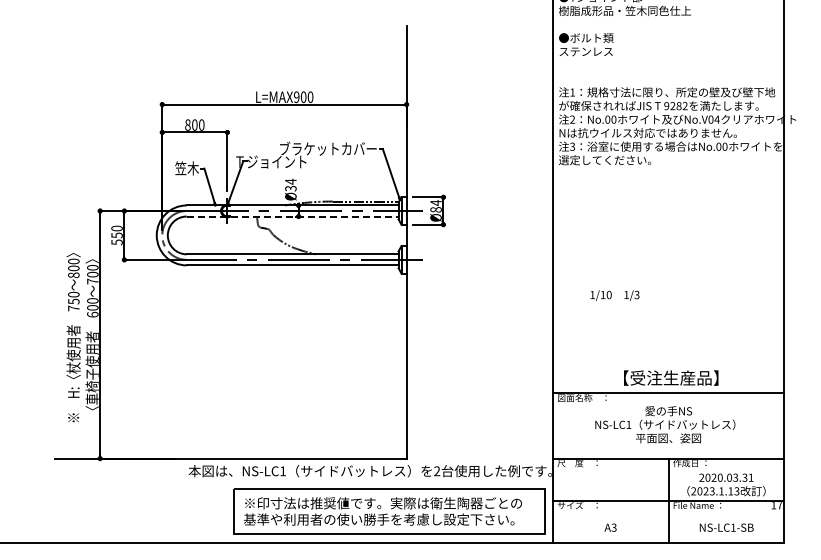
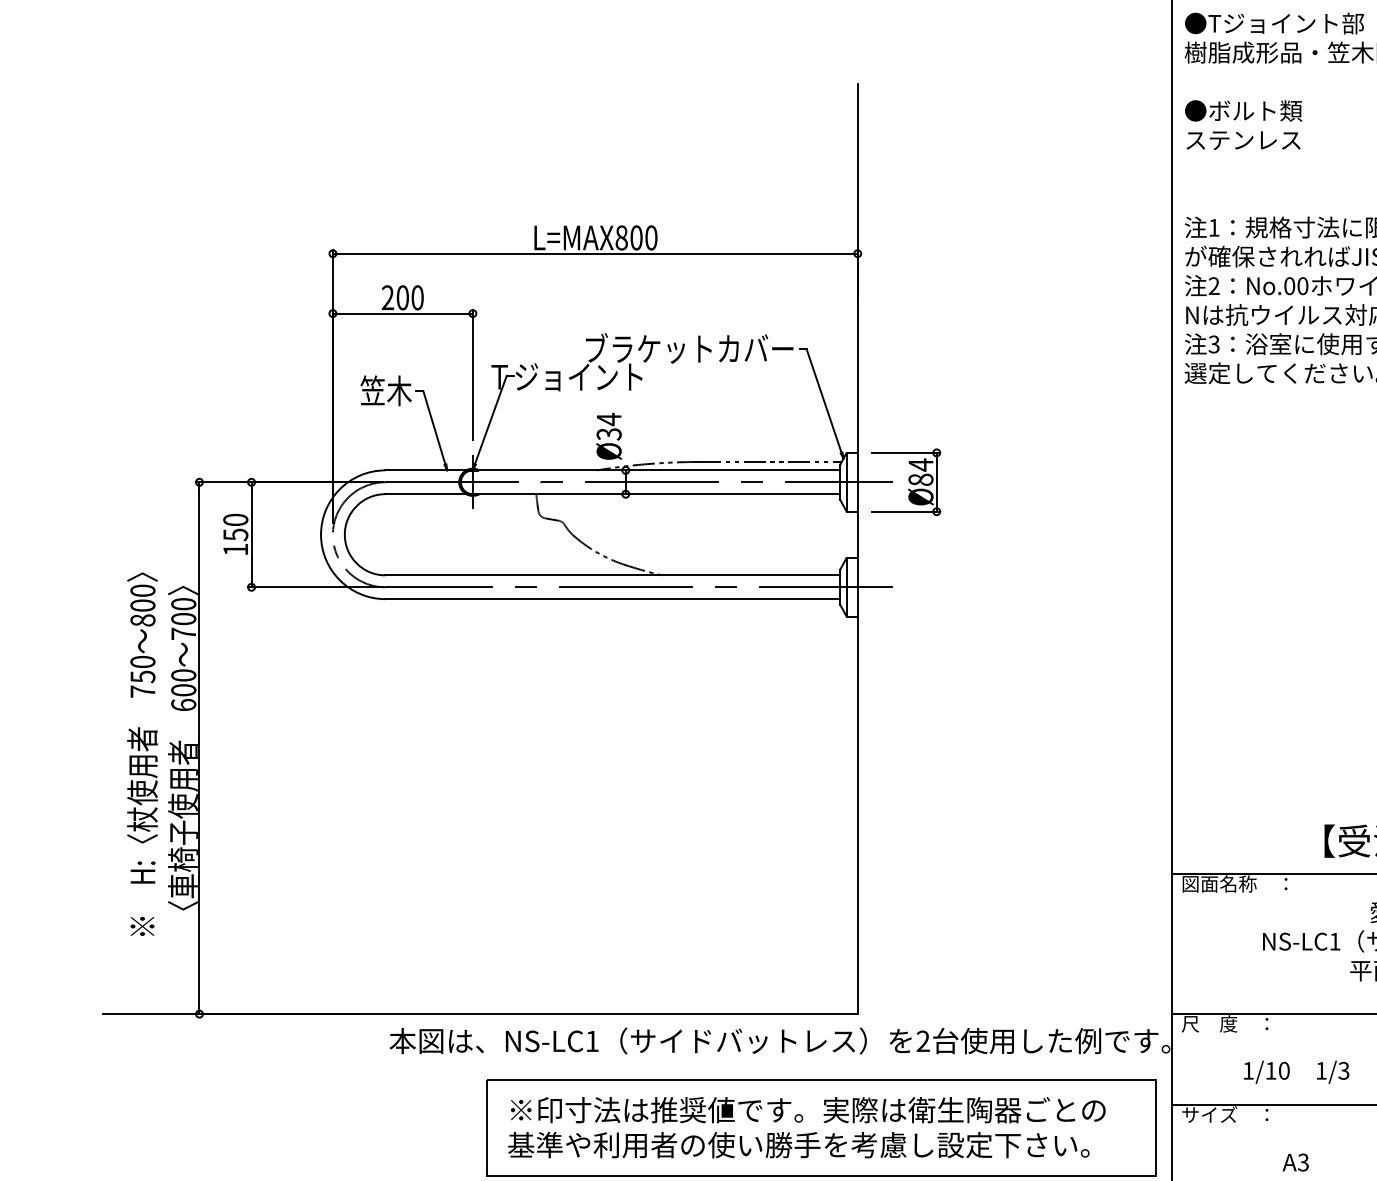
text: (296, 96) -> (621, 236), L=MAX900 -> L=MAX800
text: (187, 124) -> (387, 296), 800 -> 200
line: (292, 216) -> (612, 494), dashed -> solid
text: (116, 242) -> (234, 549), 550 -> 150
text: (614, 295) -> (1295, 1071), moved

